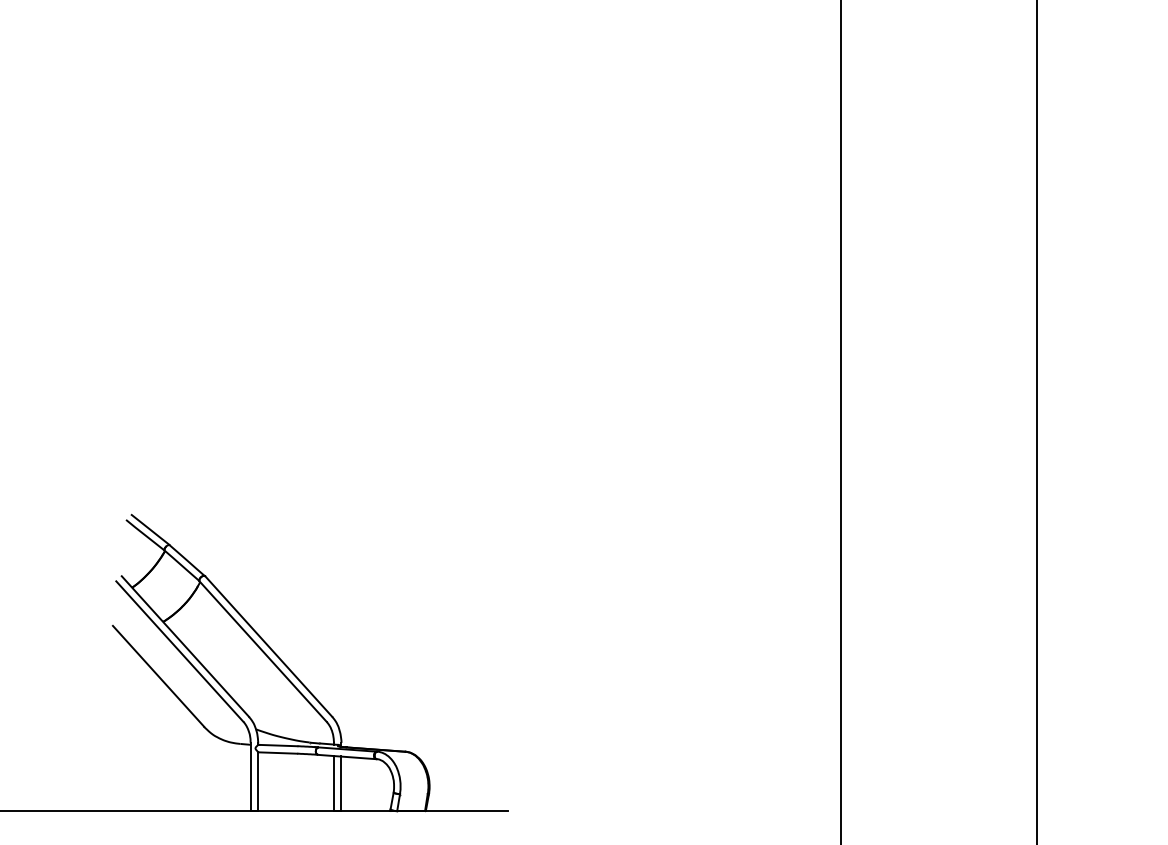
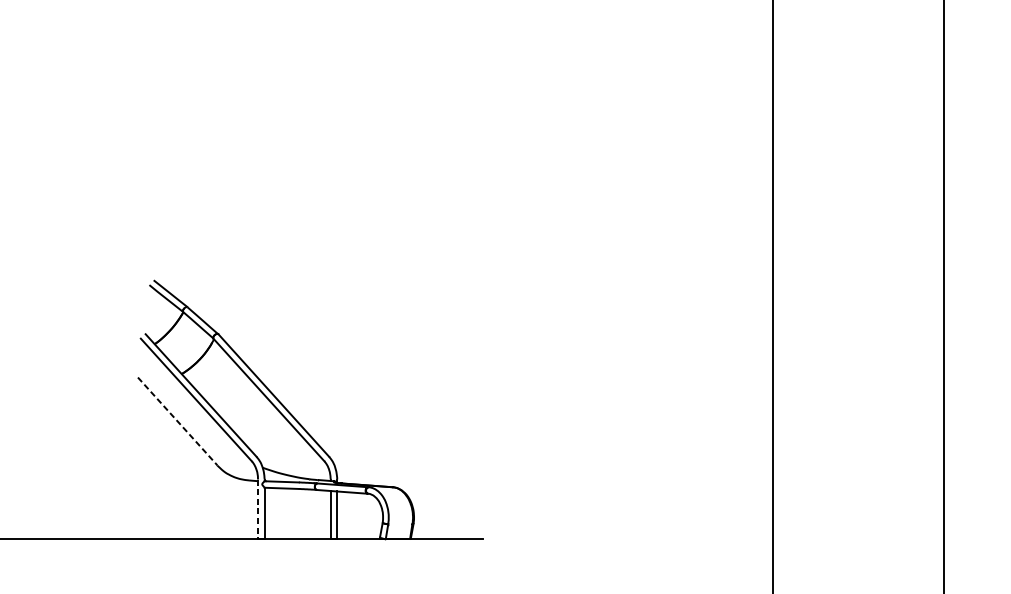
line: (158, 676) -> (177, 421), solid -> dashed
line: (250, 777) -> (257, 509), solid -> dashed

